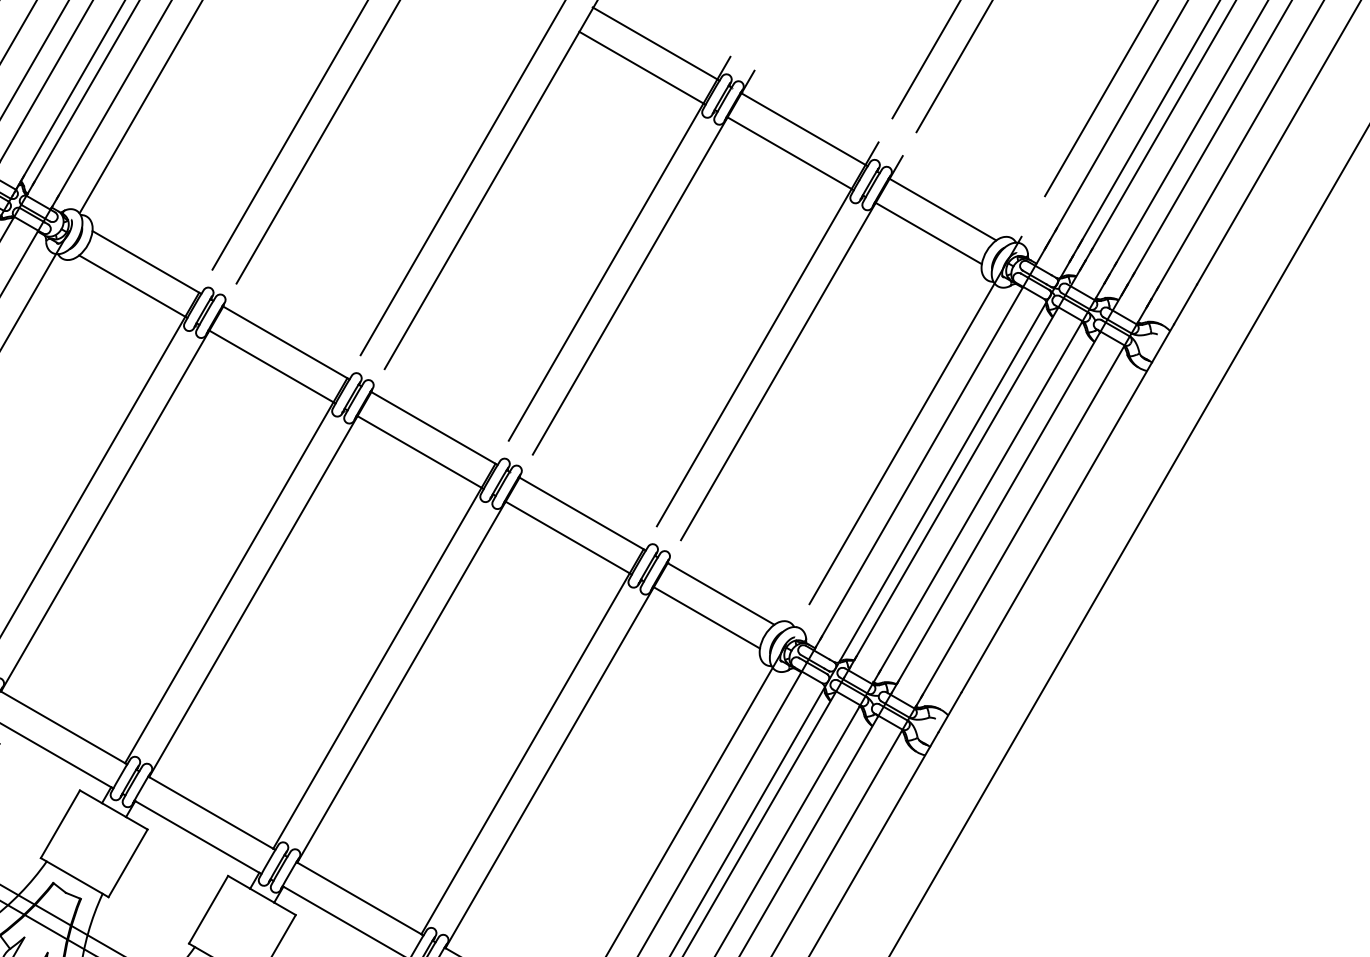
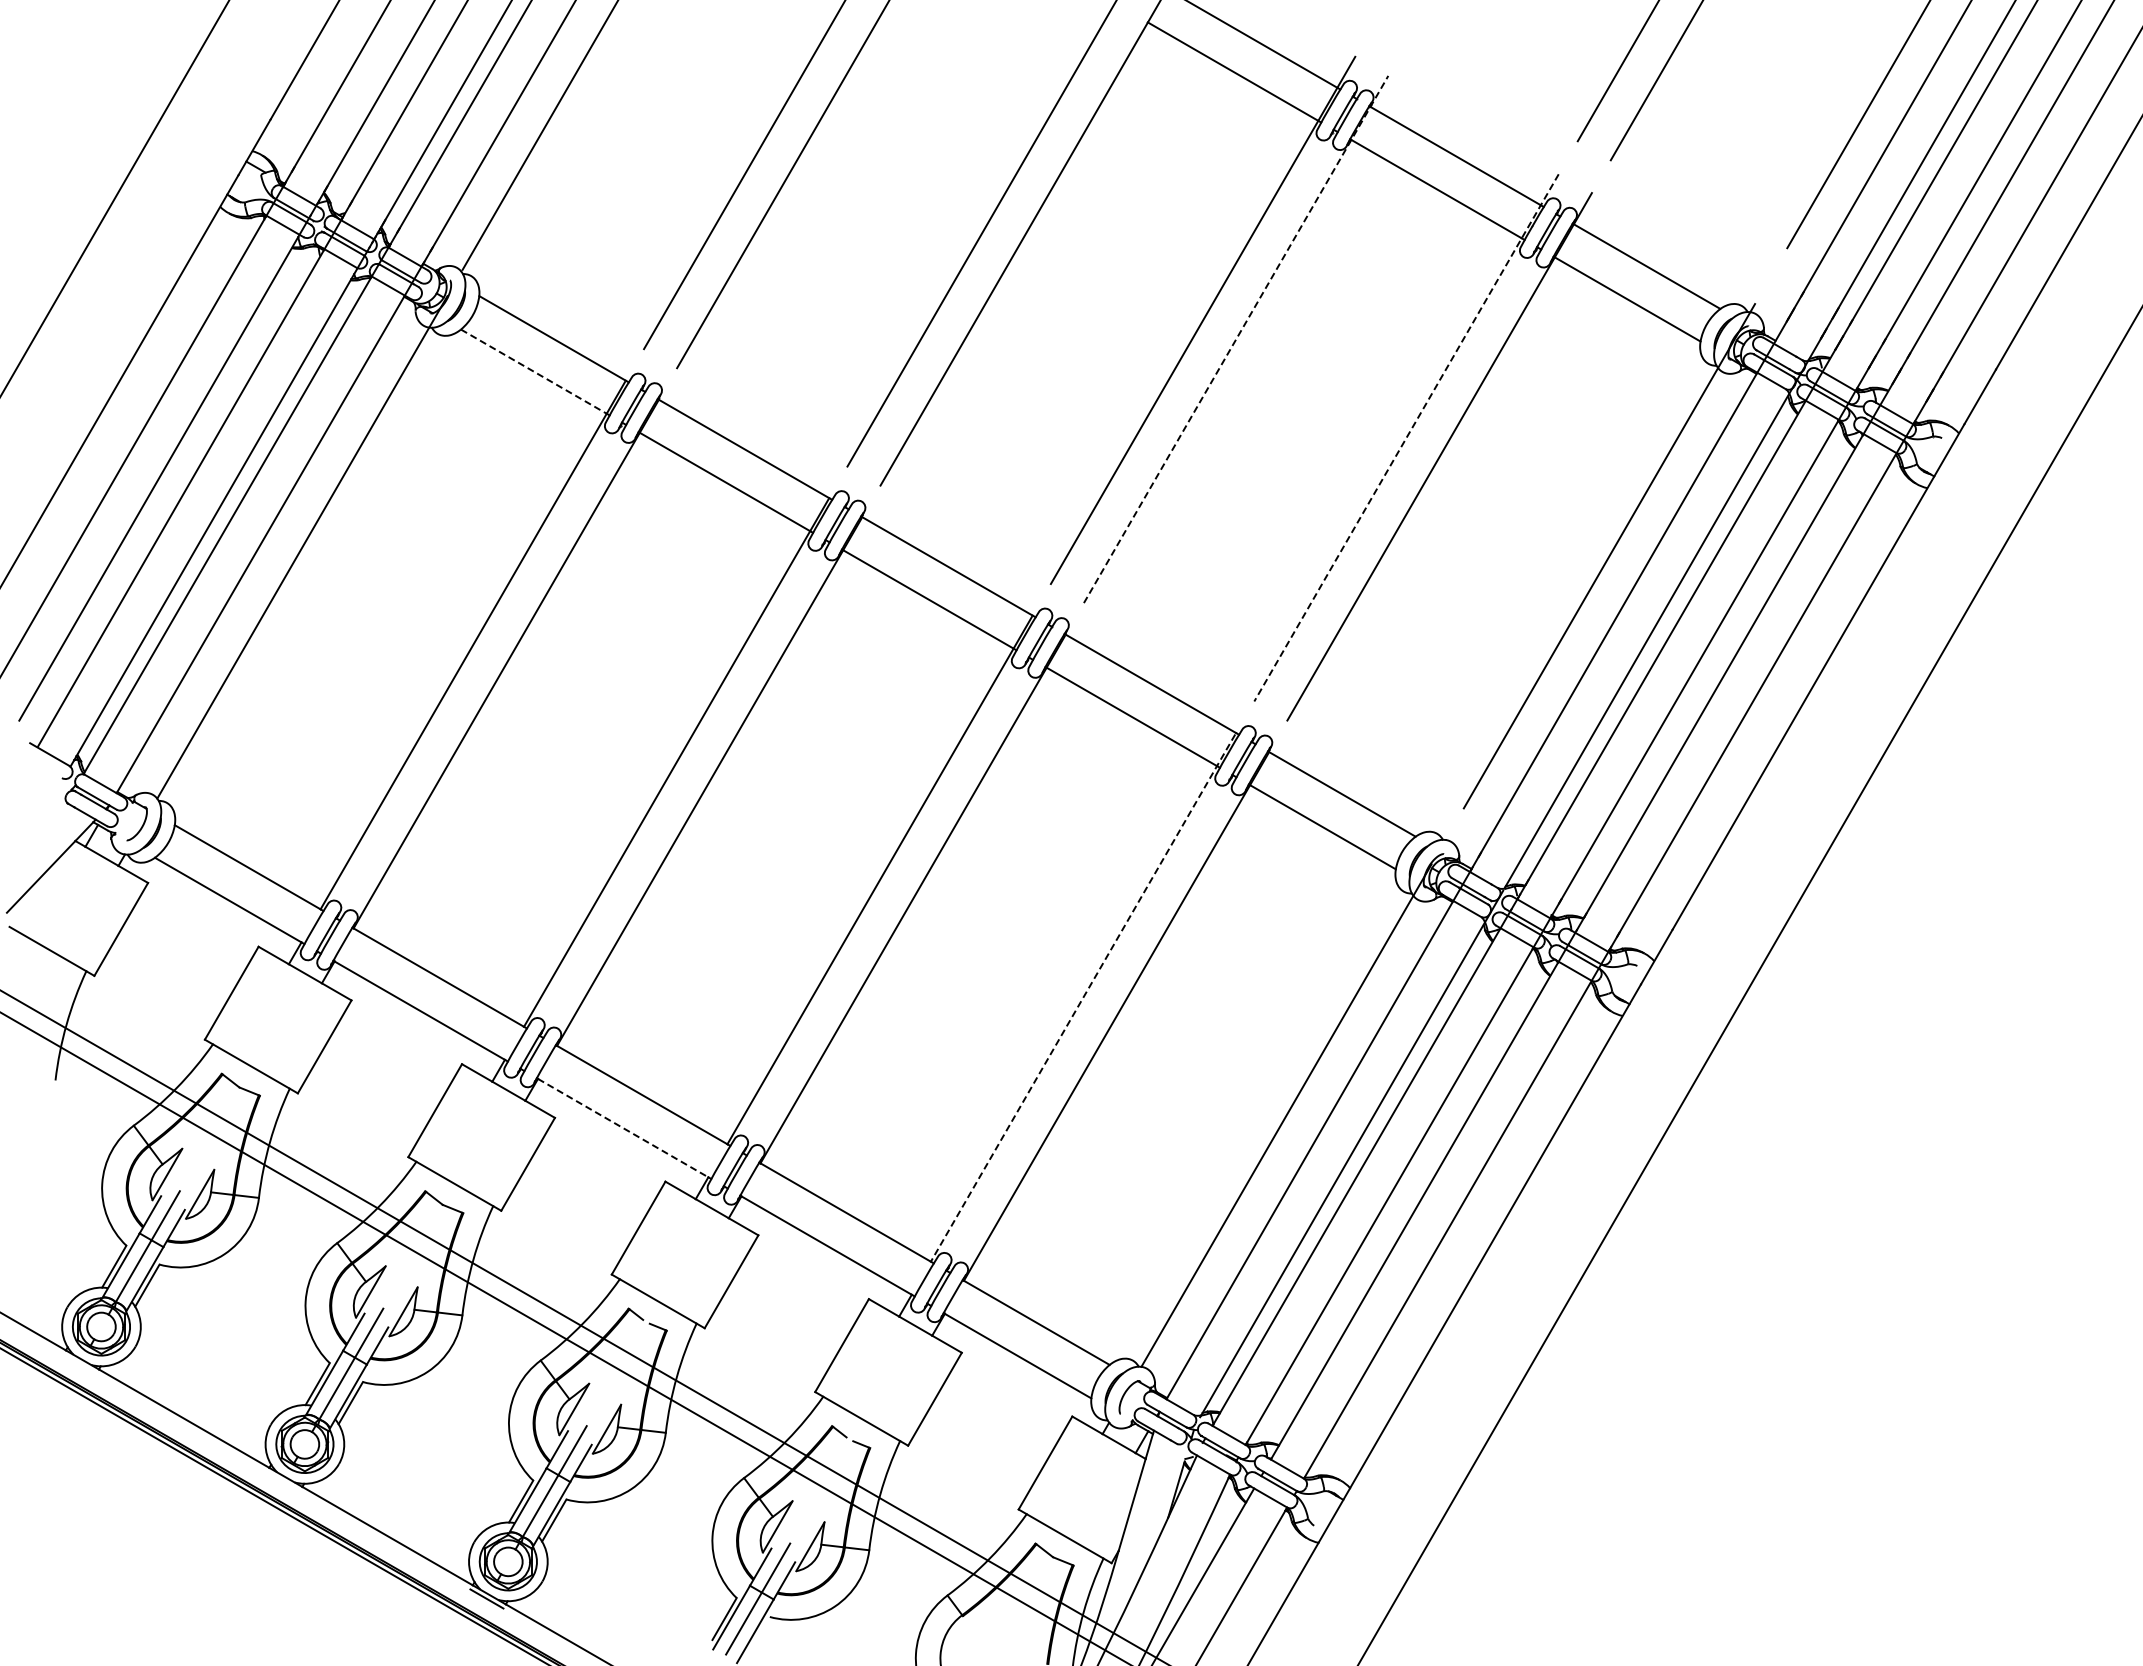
line: (643, 262) -> (1236, 339), solid -> dashed
line: (132, 286) -> (534, 371), solid -> dashed
line: (767, 334) -> (1406, 438), solid -> dashed
line: (531, 742) -> (1082, 998), solid -> dashed
line: (197, 837) -> (623, 1128), solid -> dashed

